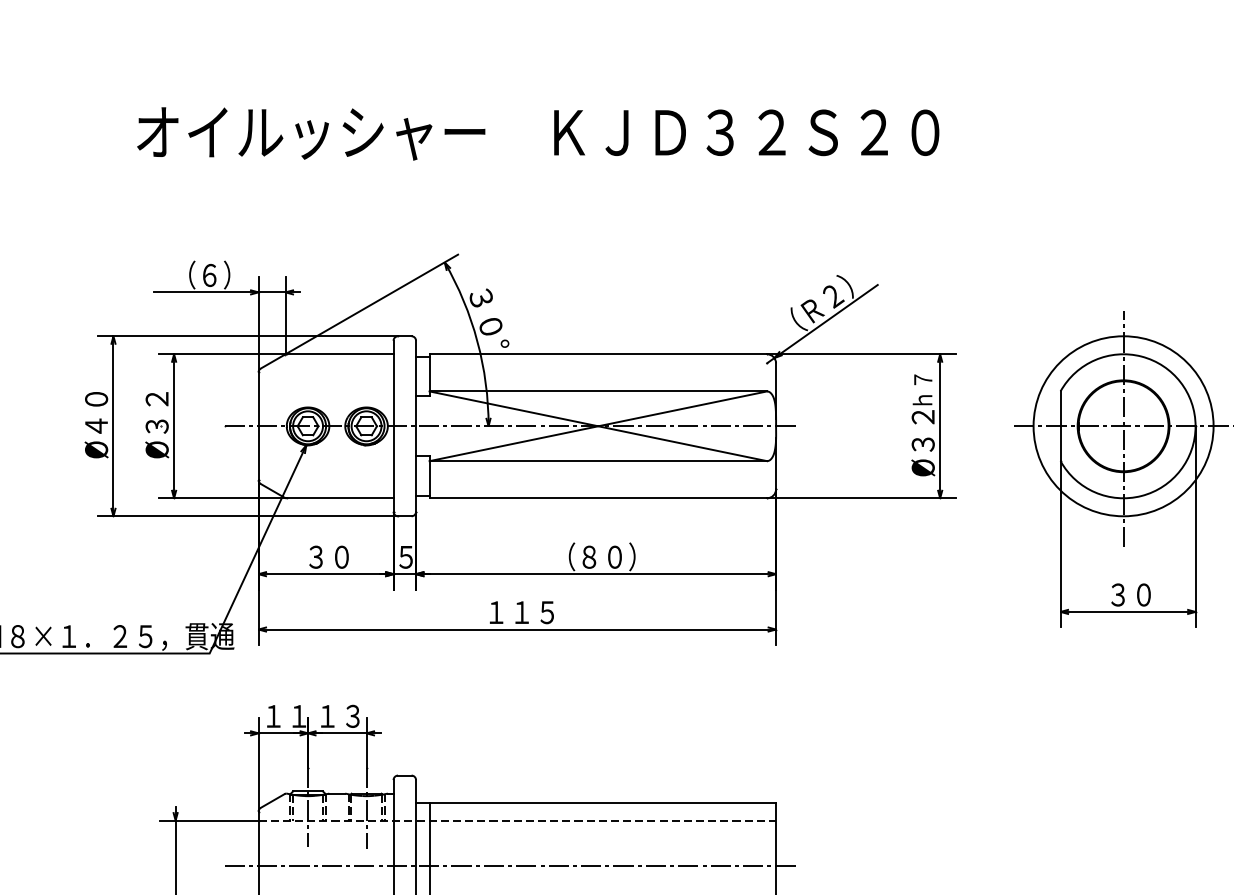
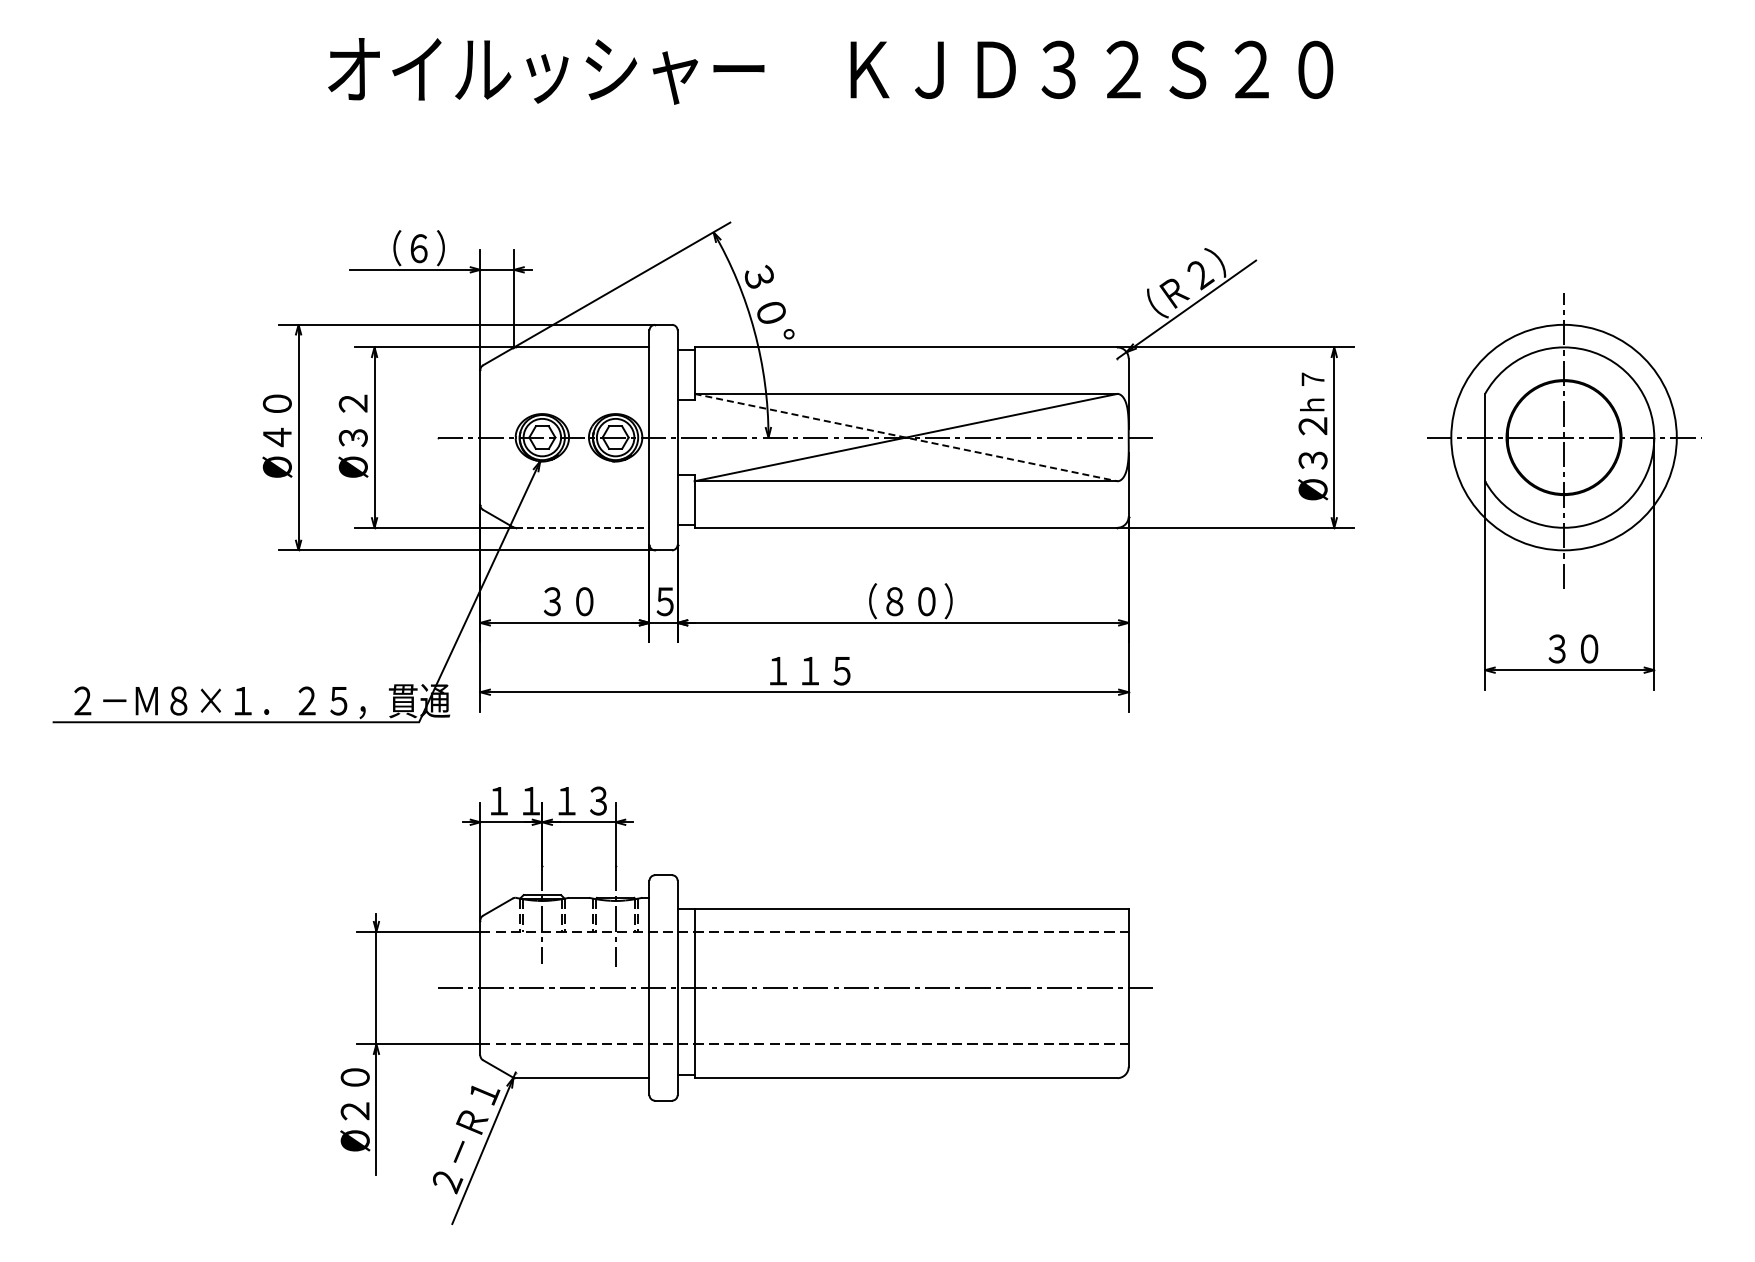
line: (598, 426) -> (906, 437), solid -> dashed
line: (340, 498) -> (582, 527), solid -> dashed

